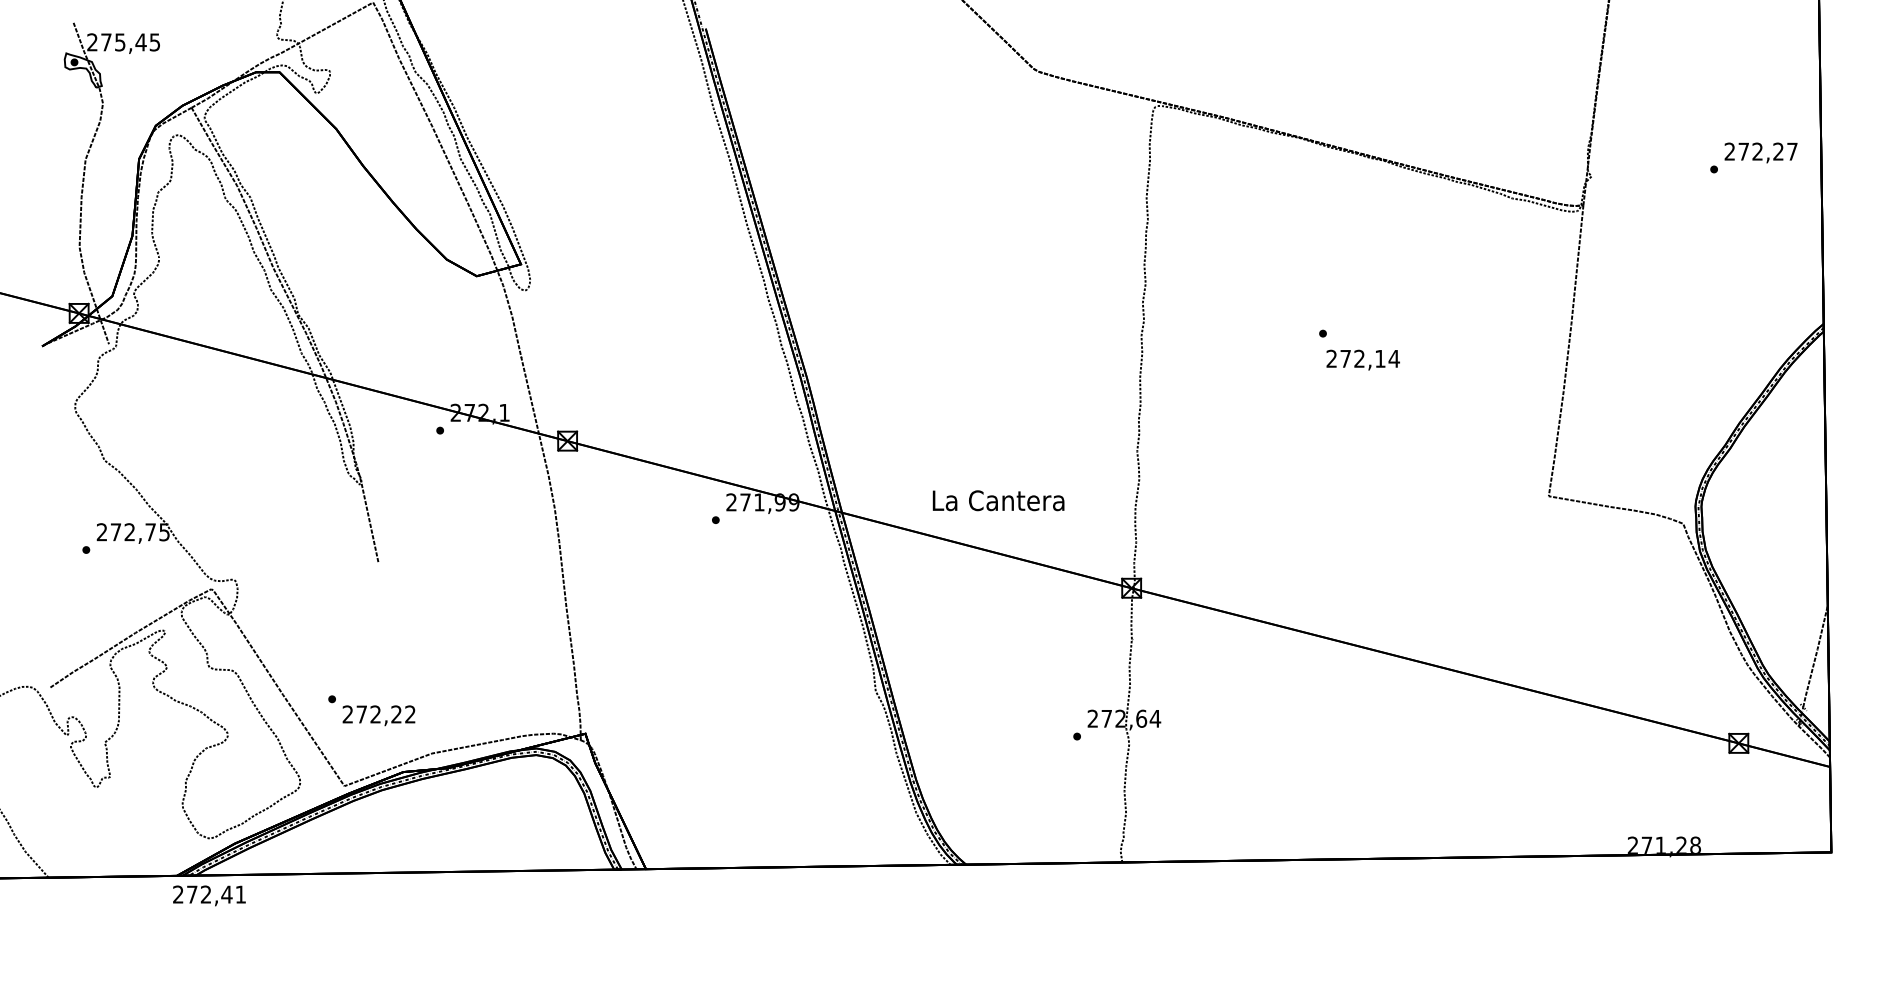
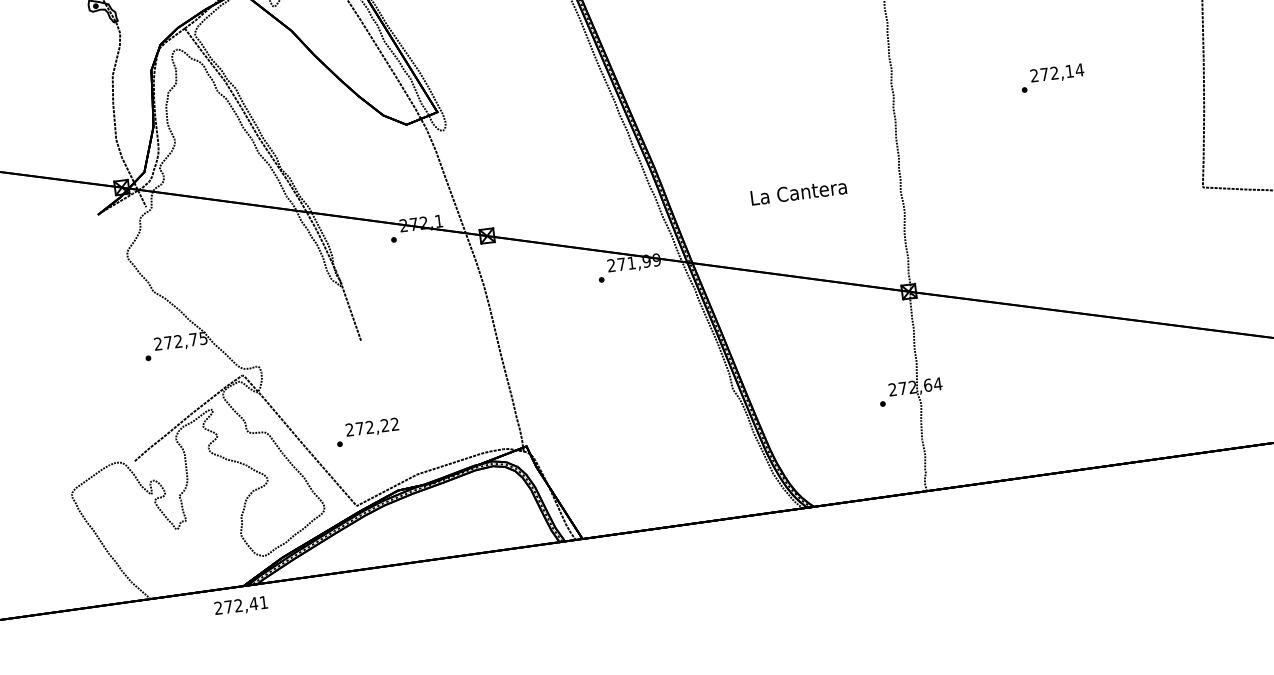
text: (1362, 359) -> (1056, 73), moved
text: (998, 500) -> (798, 192), moved
text: (378, 715) -> (372, 427), moved
text: (209, 895) -> (241, 606), moved

